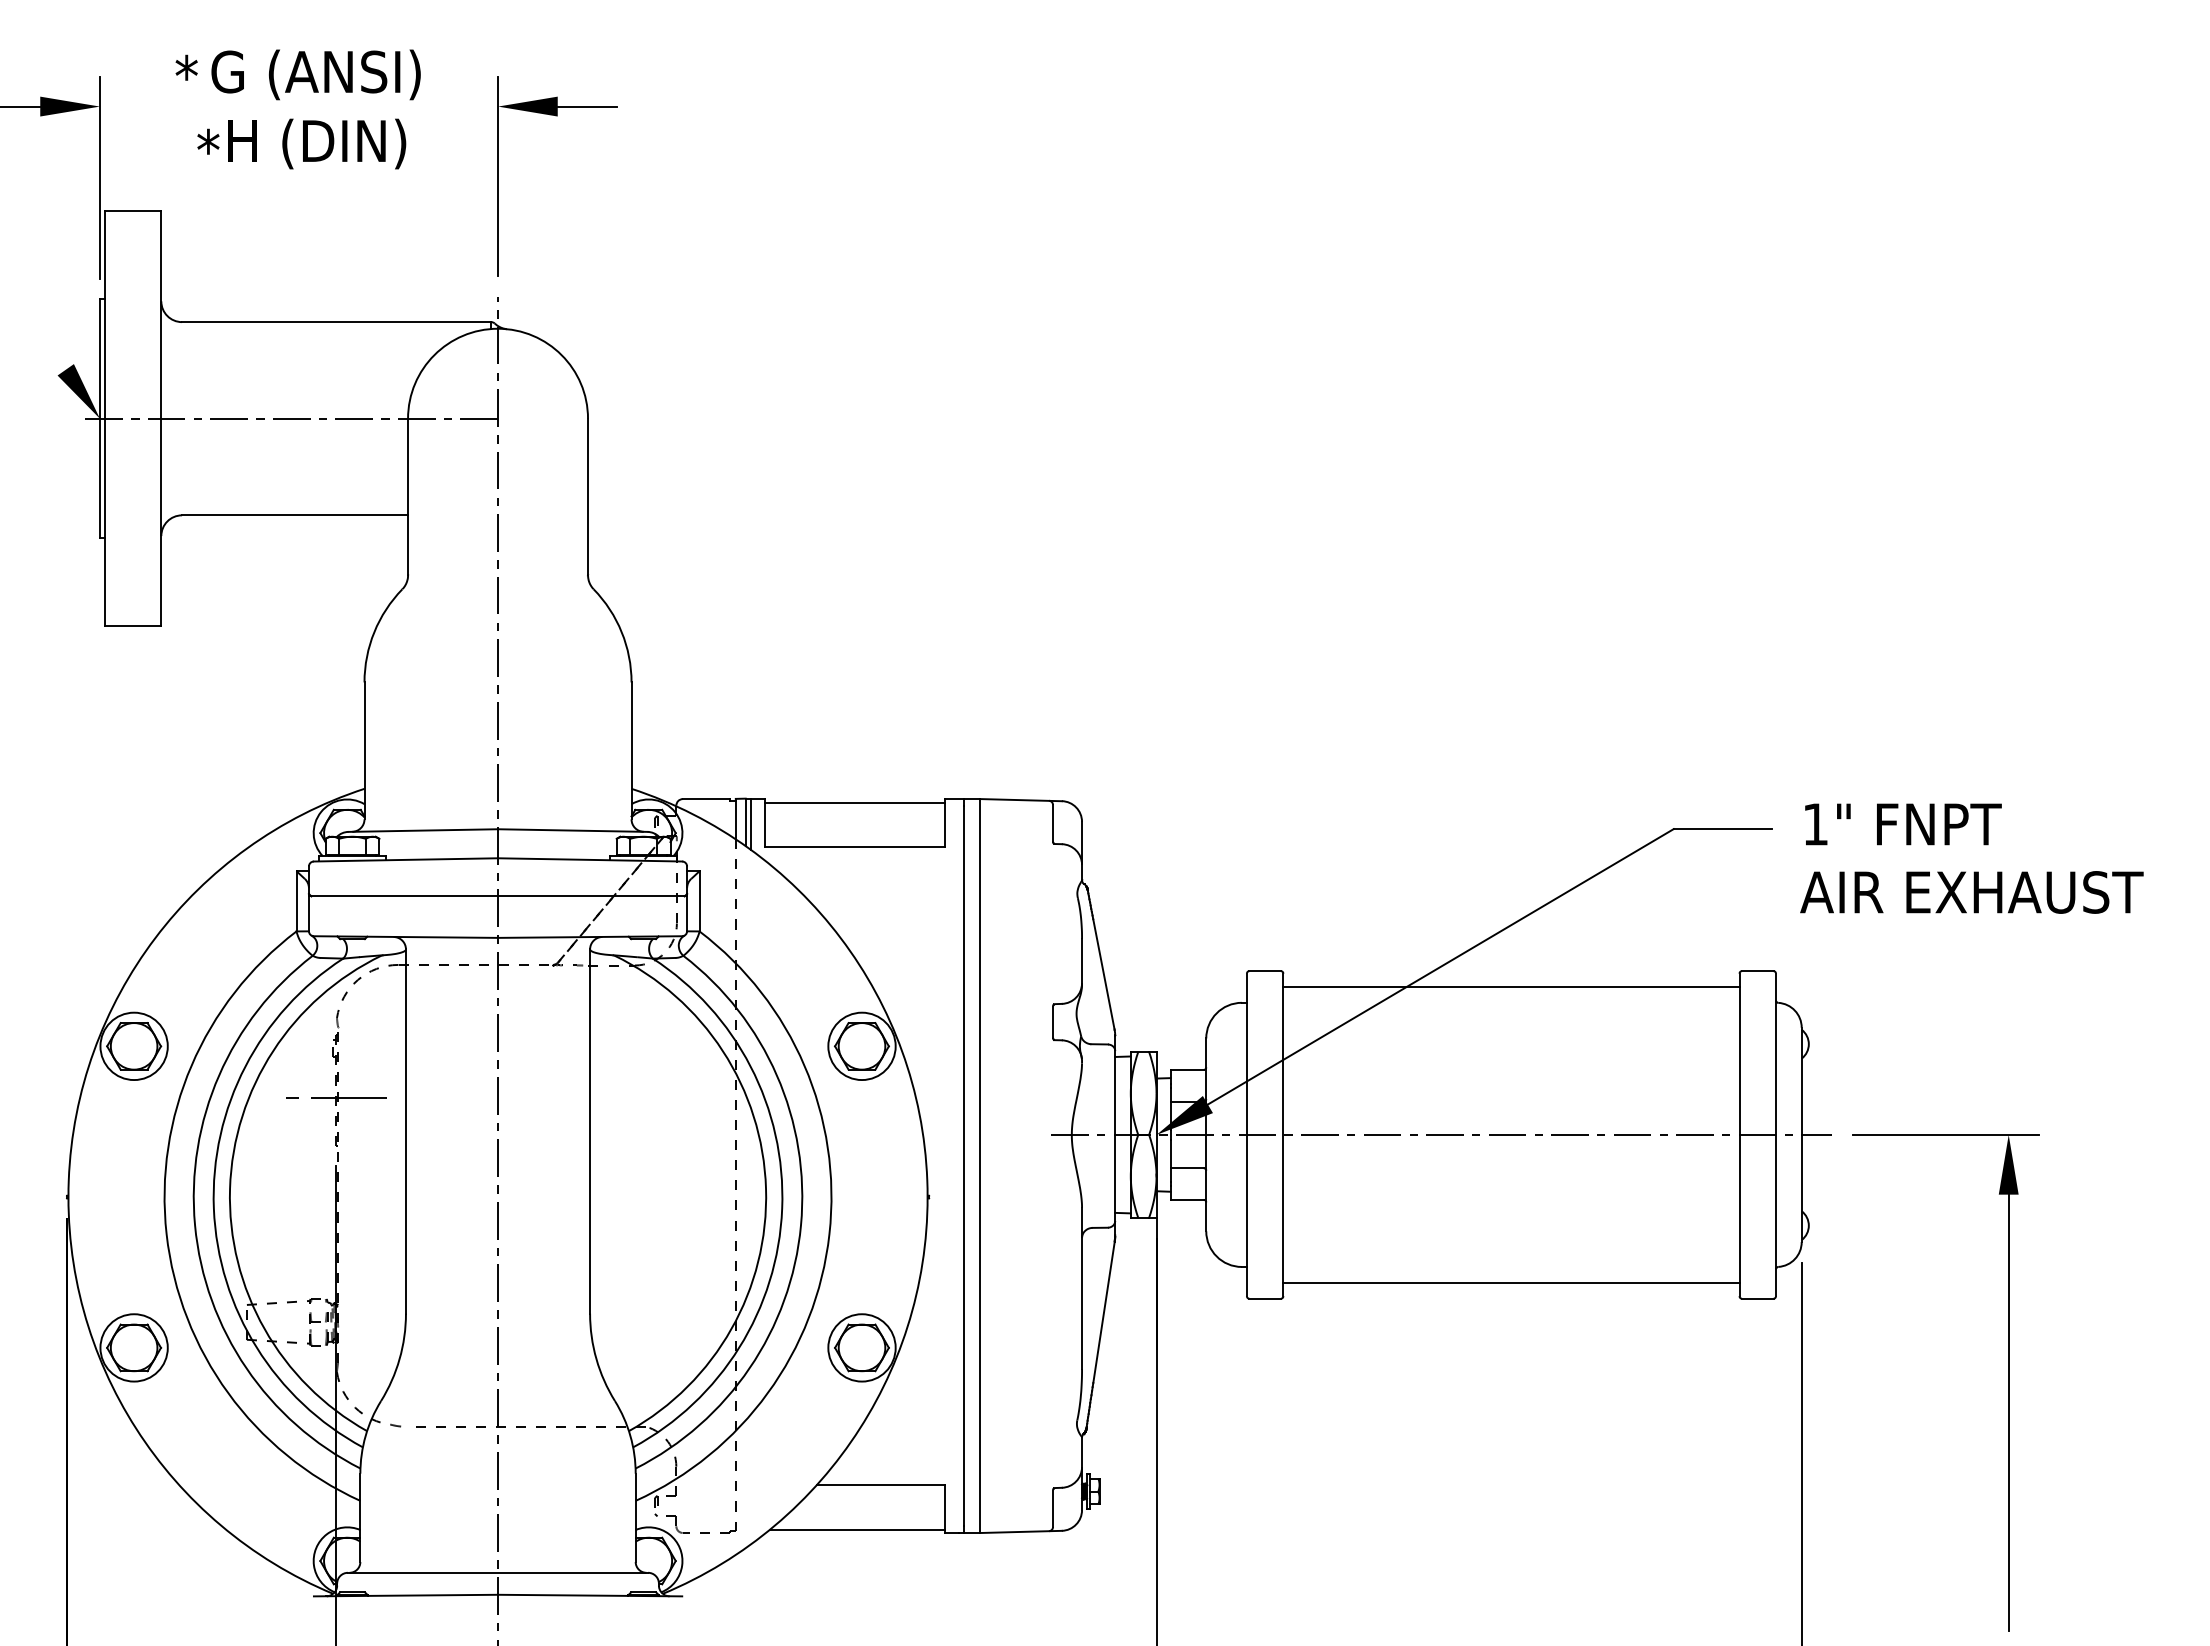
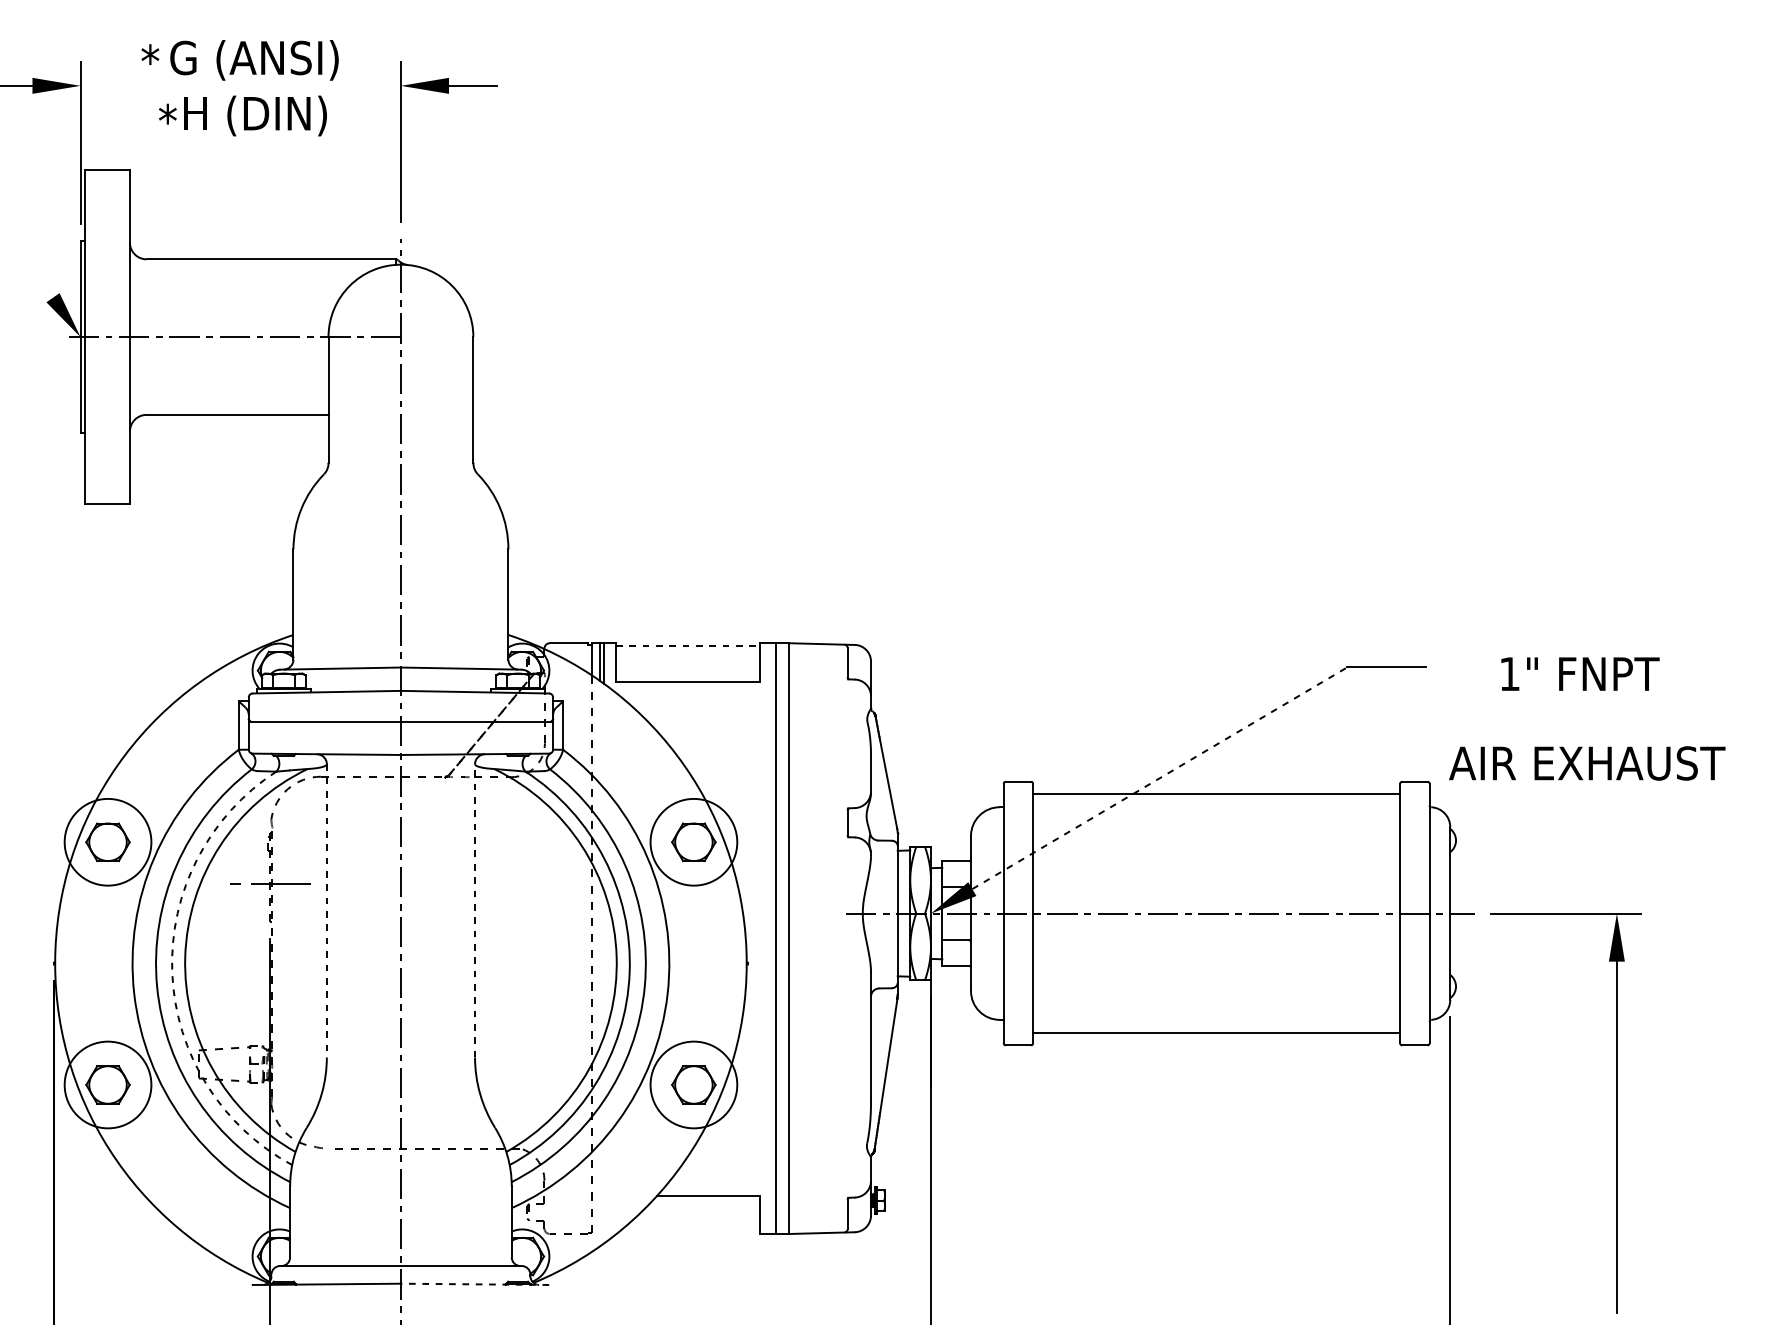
line: (854, 802) -> (687, 645), solid -> dashed
text: (1903, 824) -> (1580, 674), moved
text: (1971, 892) -> (1586, 763), moved
line: (1440, 966) -> (1159, 778), solid -> dashed
circle: (133, 1046) -> (107, 842), size x1.6
circle: (861, 1046) -> (693, 842), size x1.6
line: (590, 1131) -> (475, 910), solid -> dashed
line: (405, 1132) -> (326, 911), solid -> dashed
arc: (213, 1208) -> (171, 972), solid -> dashed
circle: (133, 1347) -> (107, 1084), size x1.6
circle: (861, 1347) -> (693, 1084), size x1.6
line: (857, 1529) -> (690, 1231), removed
line: (589, 1595) -> (474, 1284), solid -> dashed

